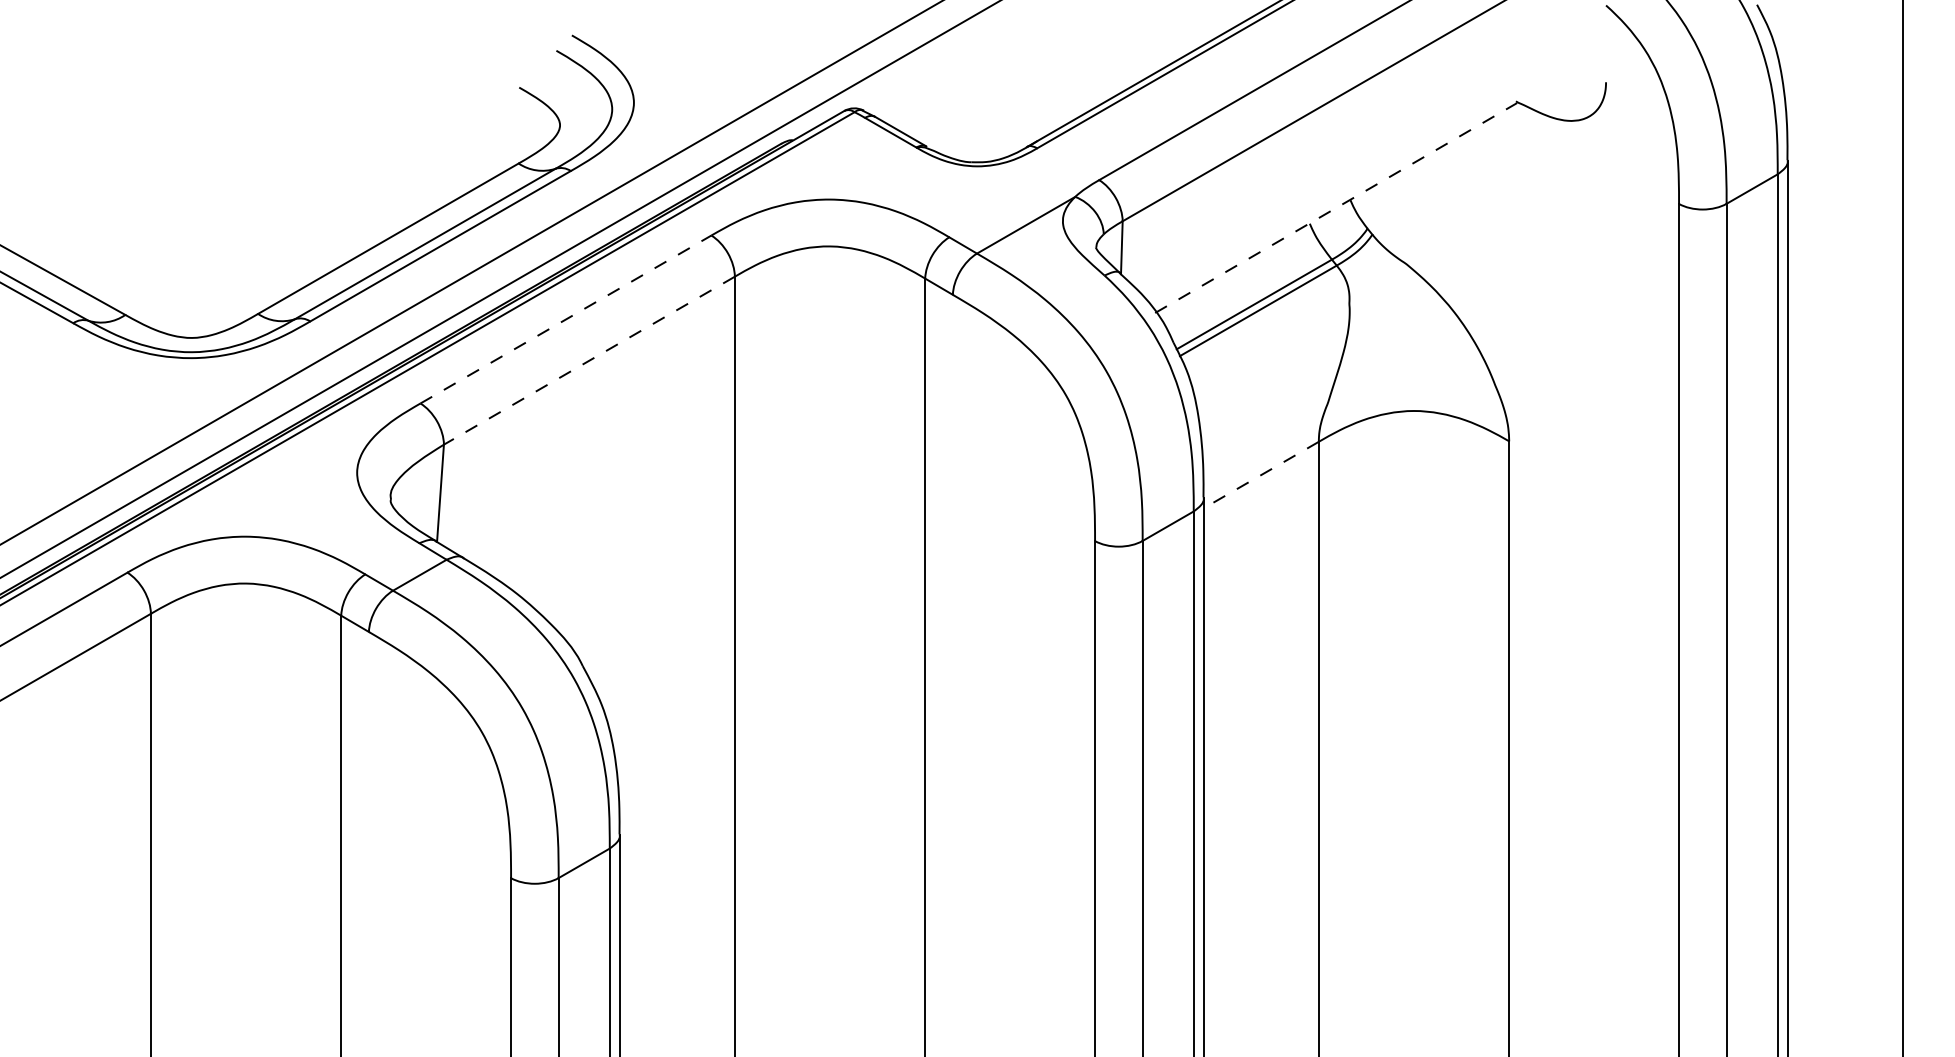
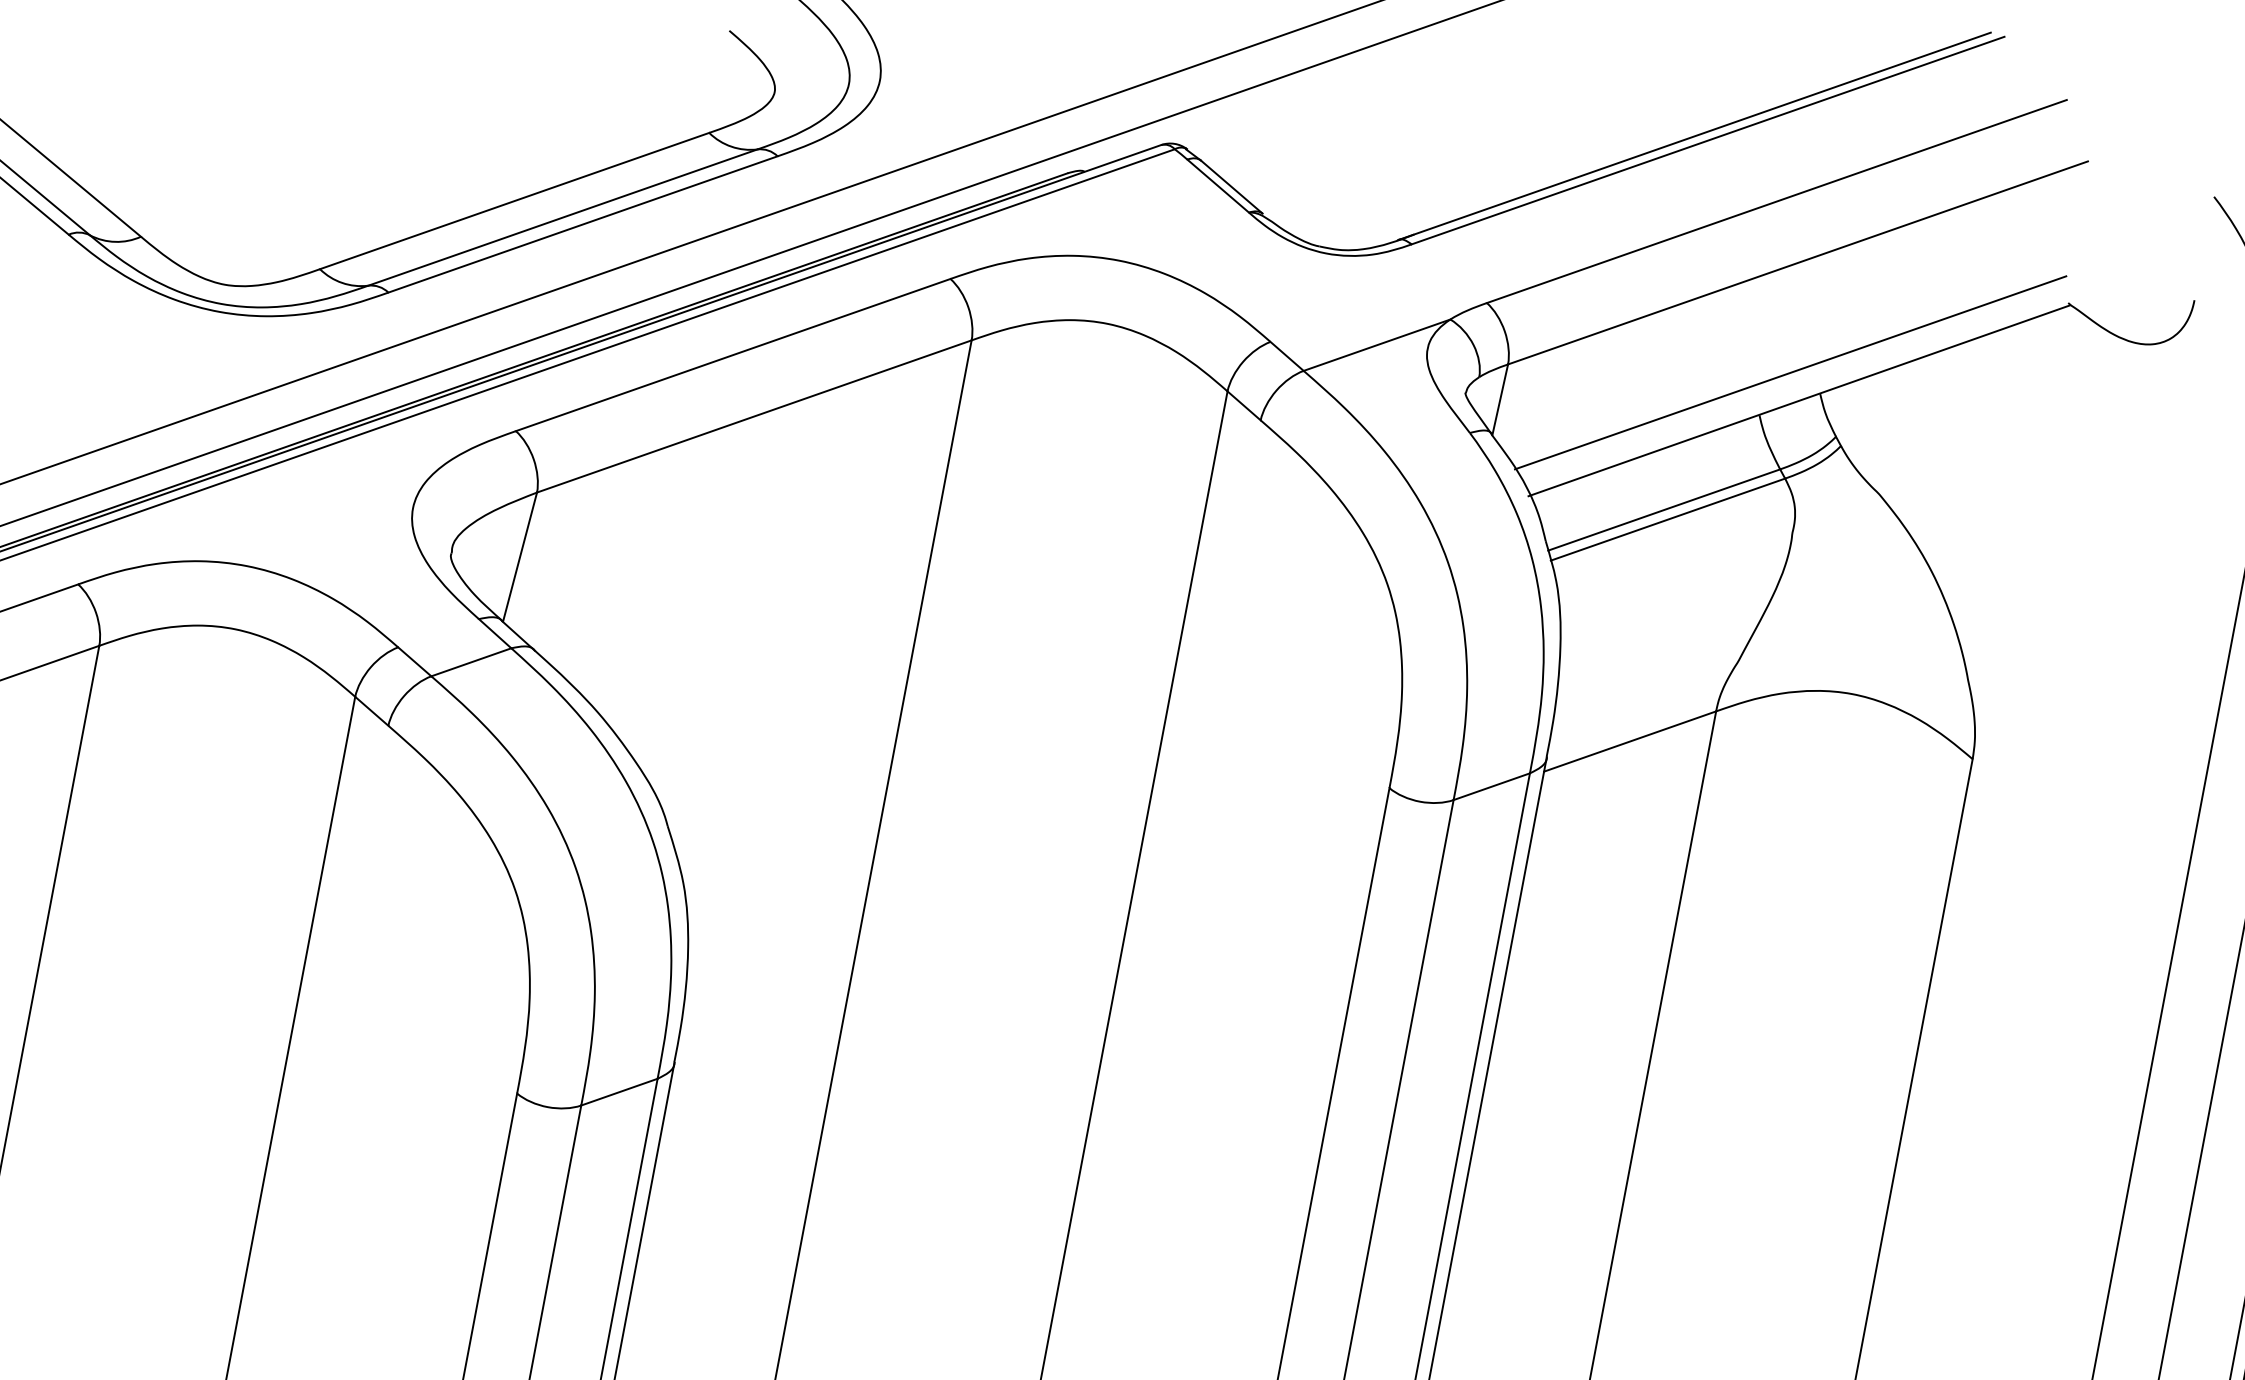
line: (1325, 188) -> (1789, 371), added
line: (1336, 207) -> (1799, 400), dashed -> solid
line: (565, 319) -> (732, 354), dashed -> solid
line: (589, 360) -> (754, 416), dashed -> solid
line: (1261, 475) -> (1630, 742), dashed -> solid

